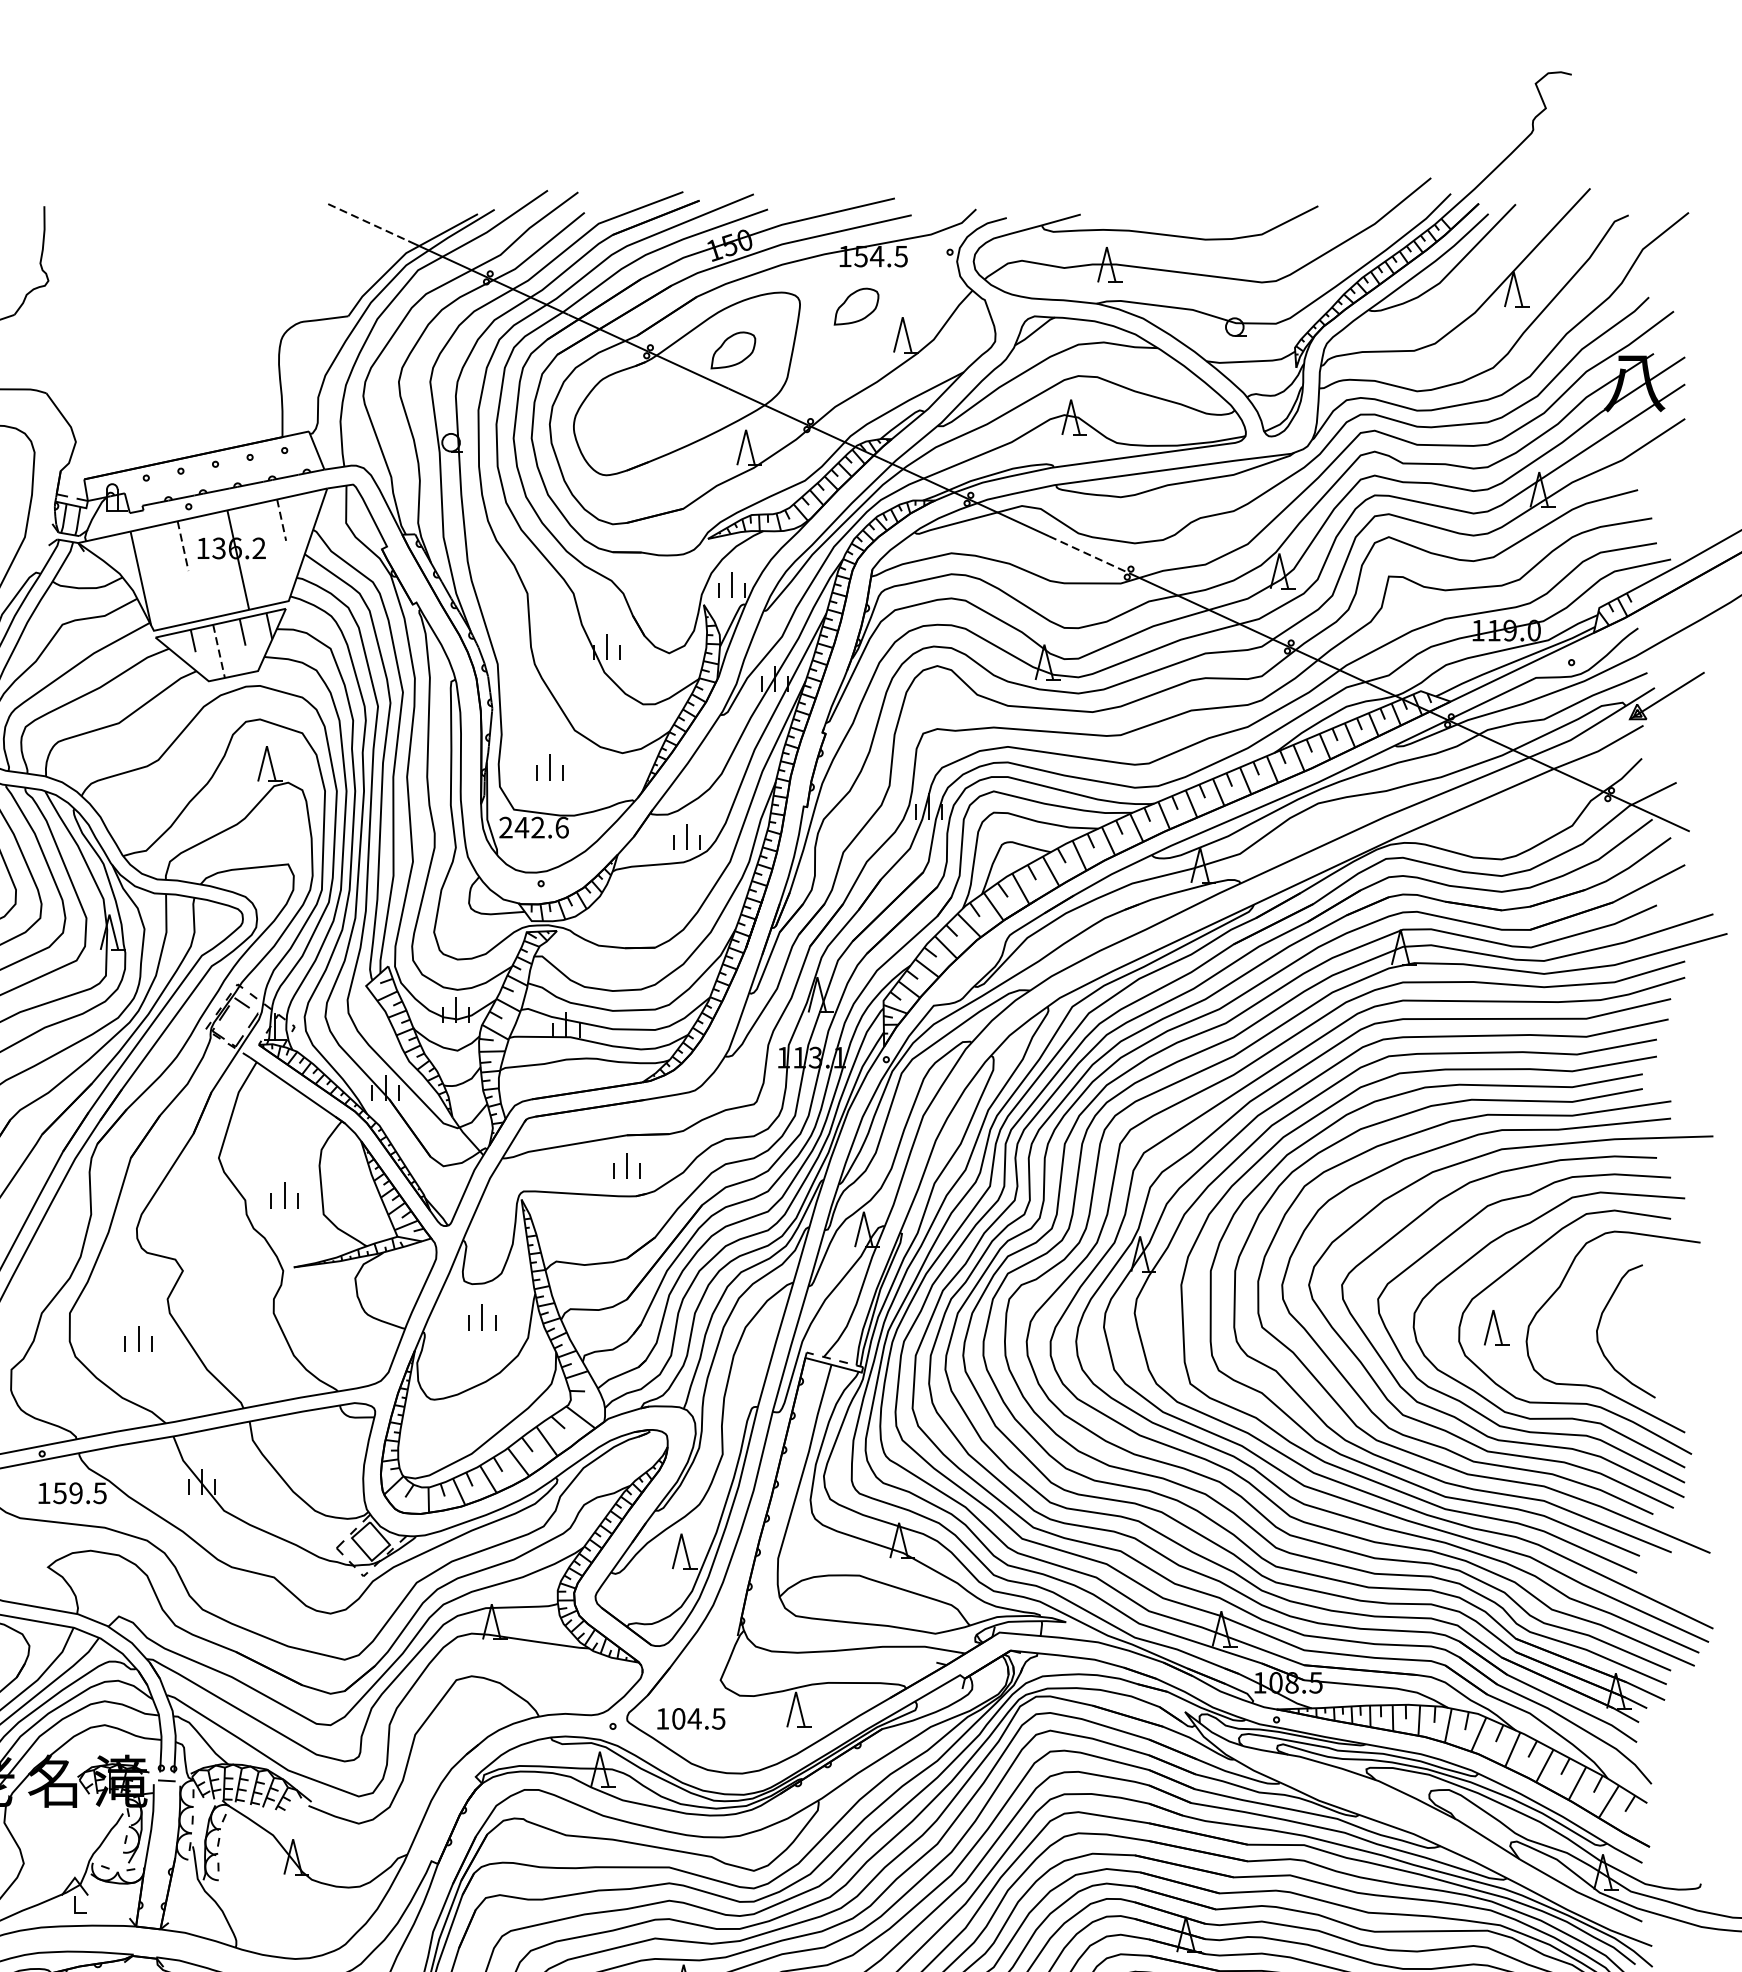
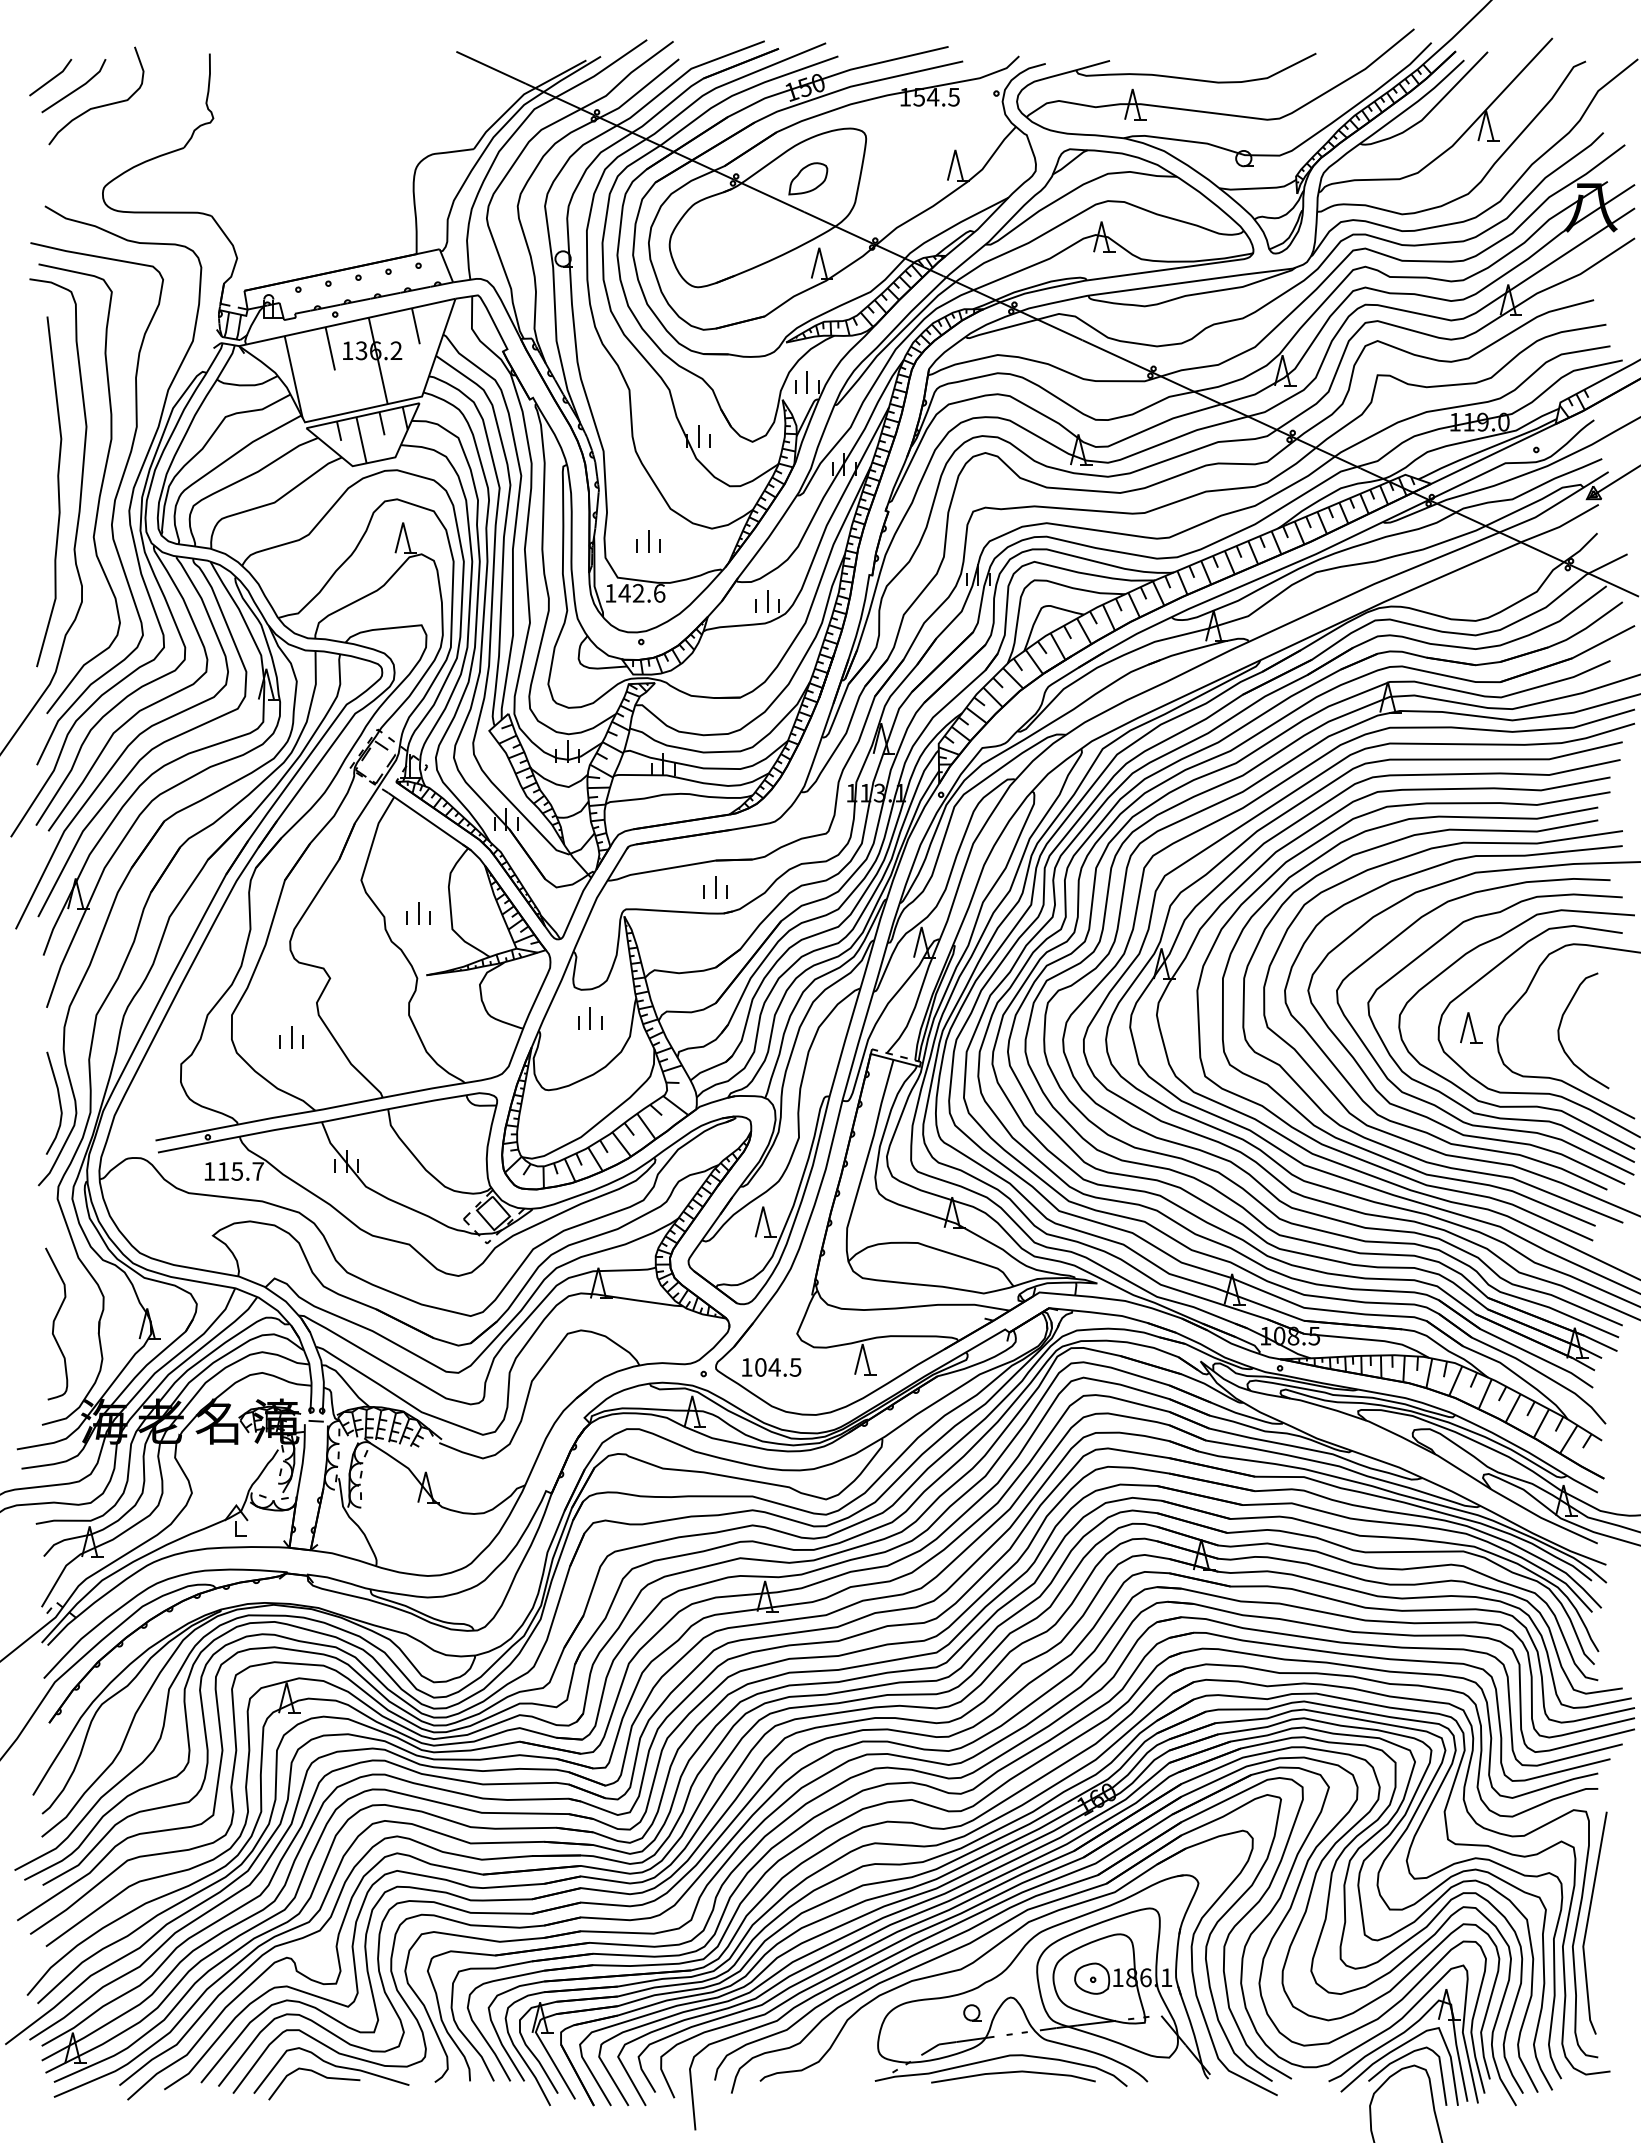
line: (368, 222) -> (491, 67), dashed -> solid
part: (856, 306) -> (915, 140), removed
line: (282, 520) -> (416, 326), dashed -> solid
line: (183, 546) -> (330, 349), dashed -> solid
line: (1089, 554) -> (1117, 356), dashed -> solid
line: (219, 651) -> (361, 440), dashed -> solid
text: (505, 826) -> (610, 592), 242.6 -> 142.6
text: (79, 1493) -> (240, 1171), 159.5 -> 115.7

